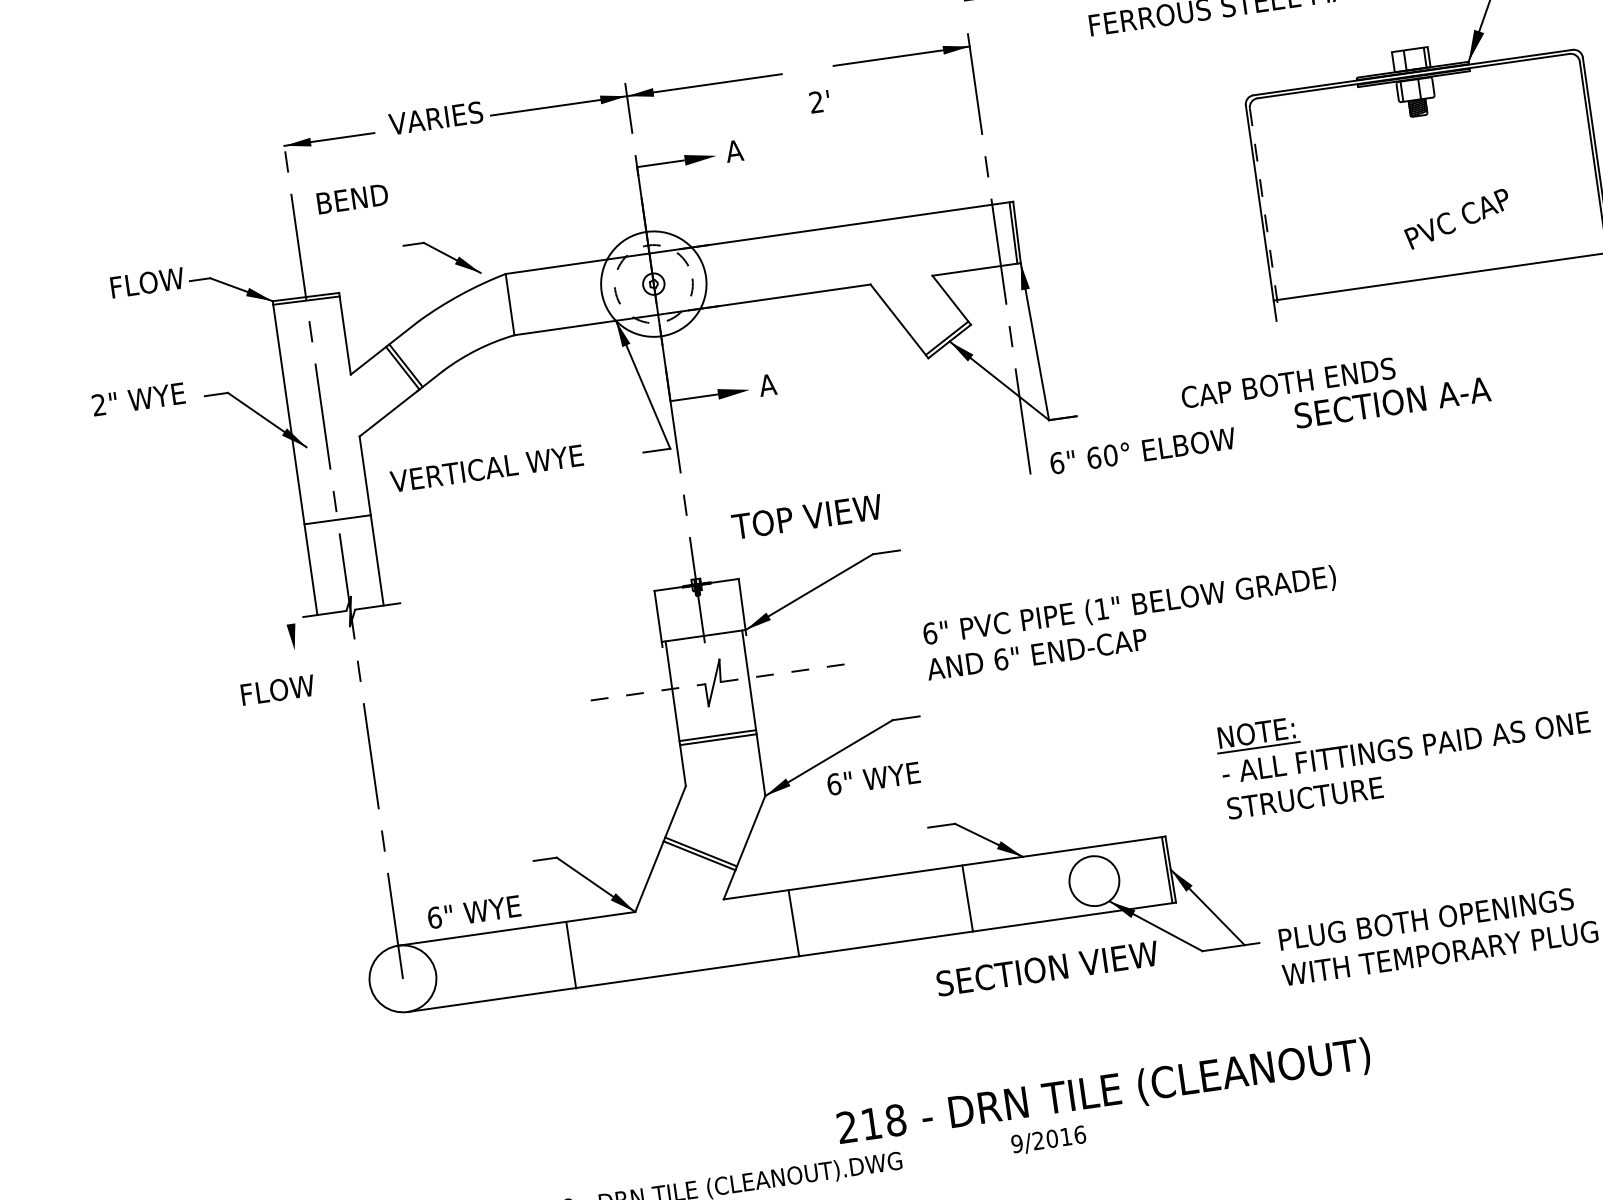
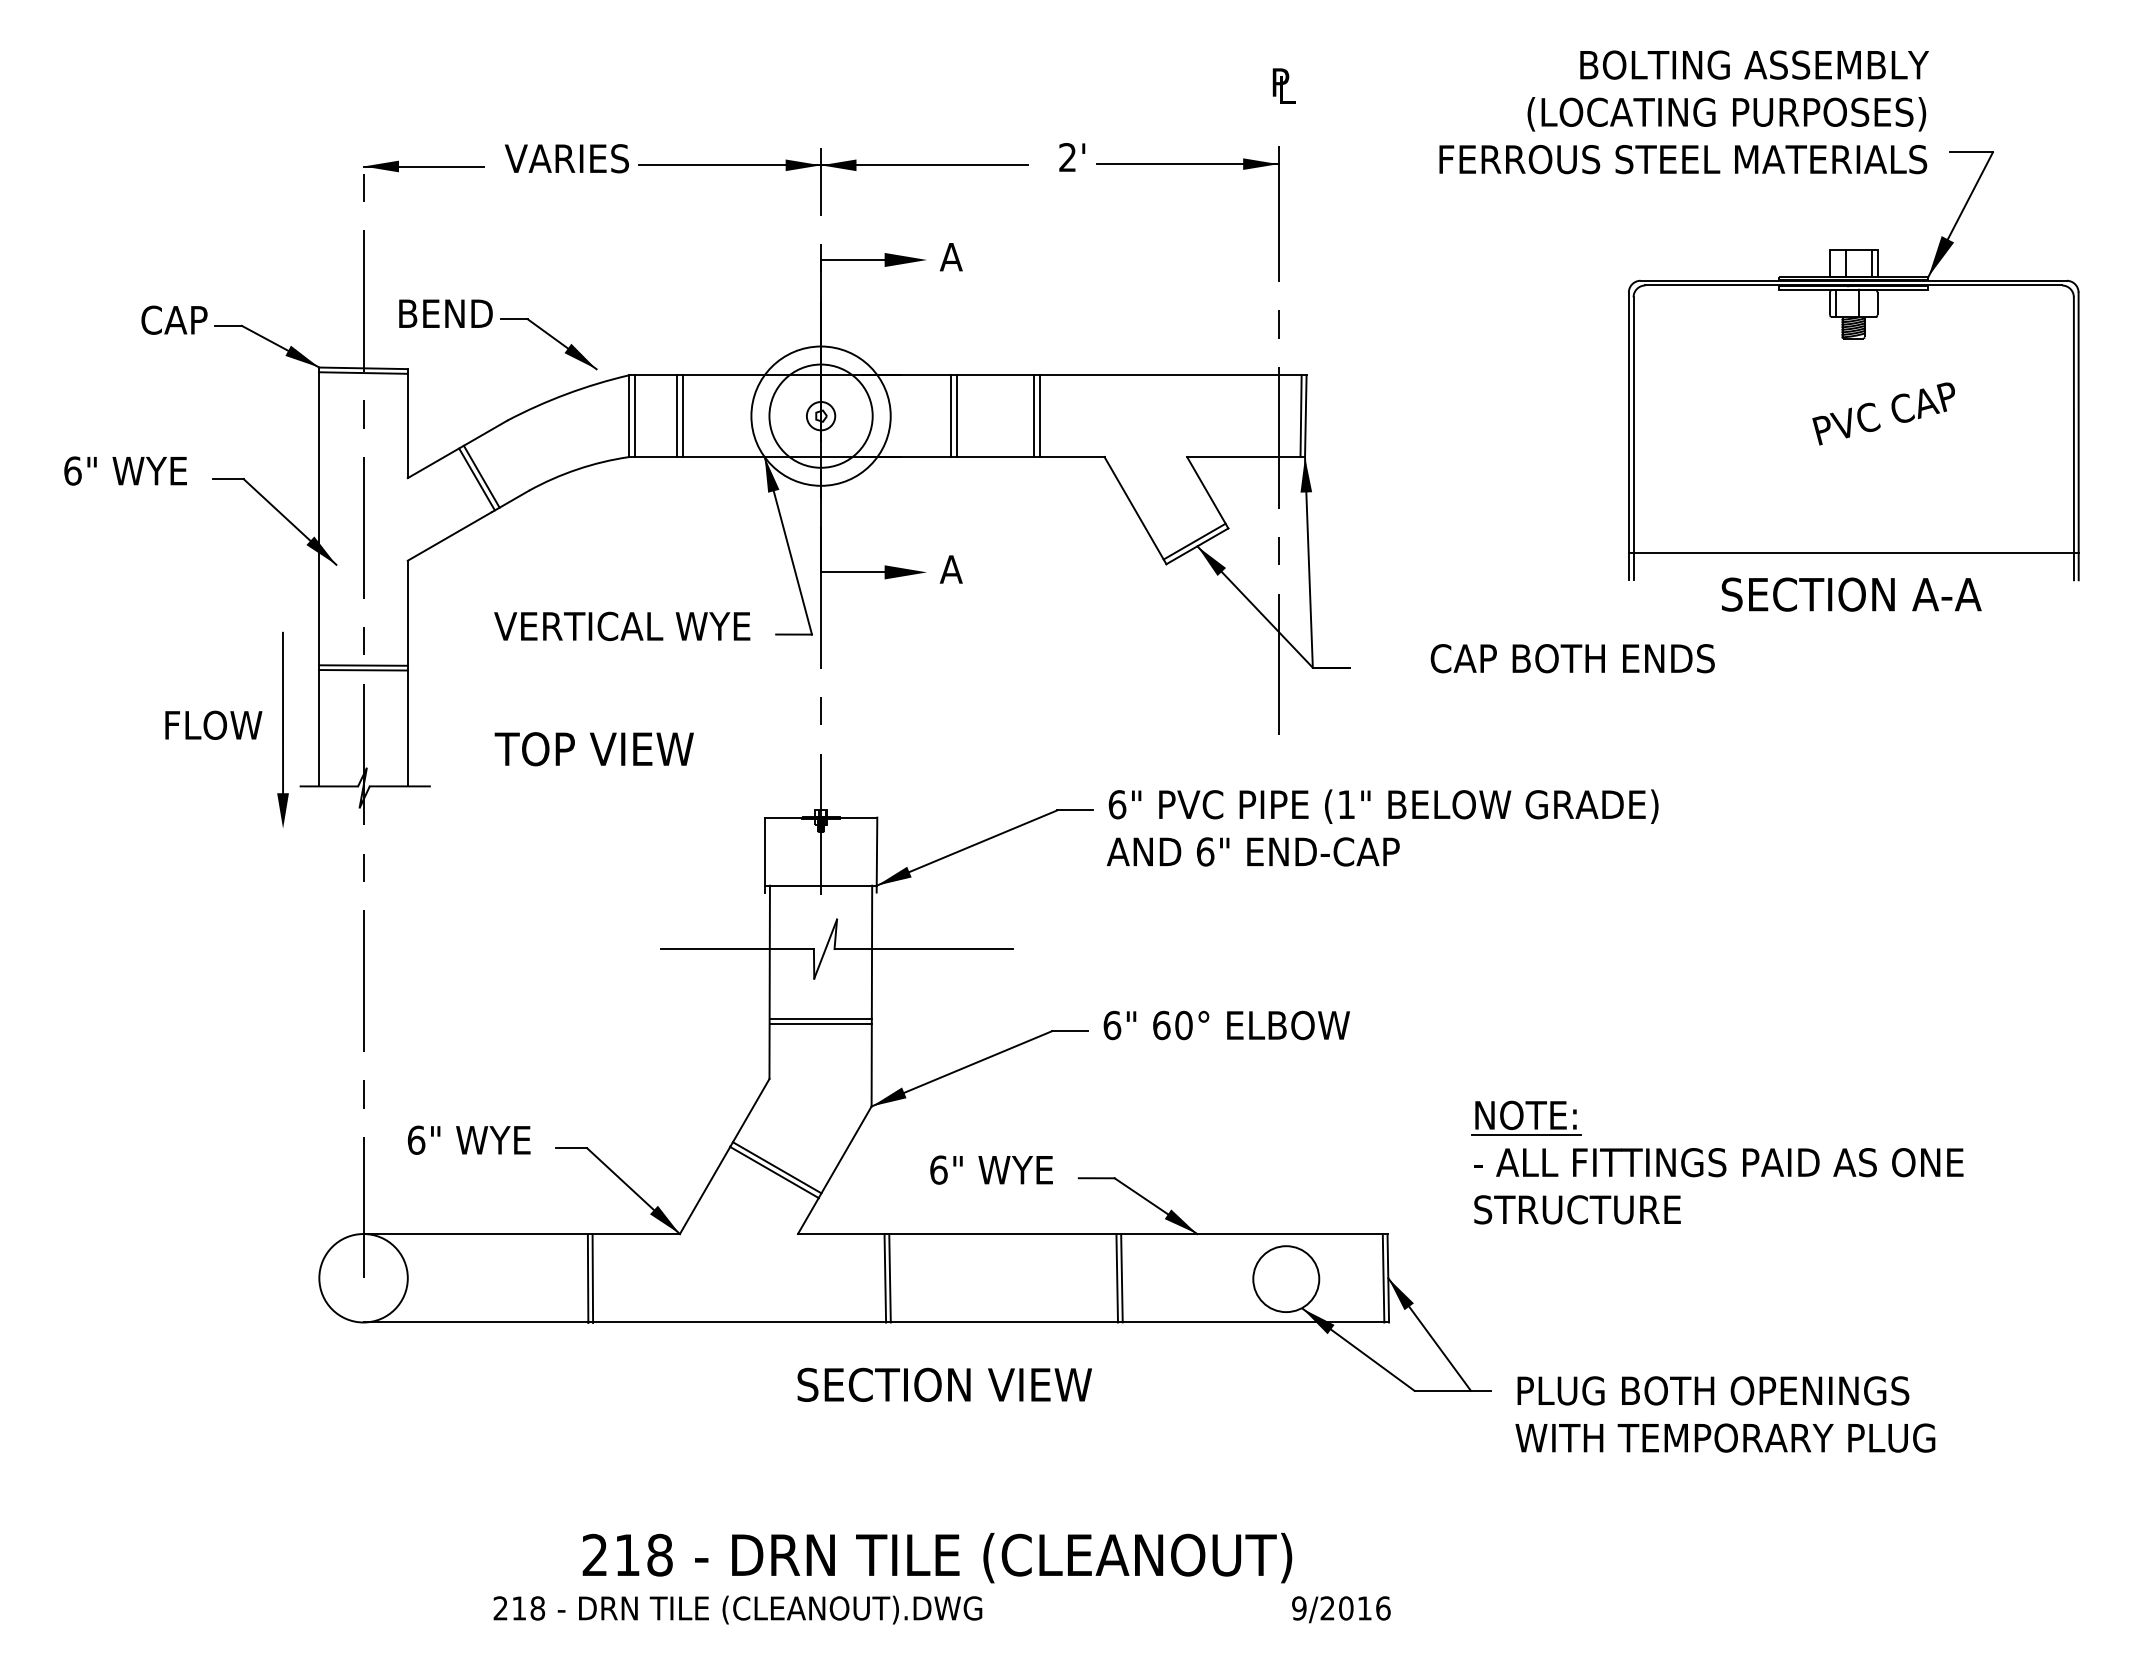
text: (820, 101) -> (1072, 157), moved
text: (352, 198) -> (445, 313), moved
line: (1265, 214) -> (1633, 439), dashed -> solid
text: (1456, 219) -> (1883, 413), moved
line: (818, 260) -> (1040, 416), added
line: (813, 261) -> (1034, 416), added
line: (756, 269) -> (957, 416), added
line: (751, 270) -> (951, 416), added
text: (147, 282) -> (158, 319), FLOW -> CAP
circle: (653, 283) -> (820, 415), dashed -> solid
line: (546, 299) -> (677, 416), added
line: (550, 299) -> (683, 416), added
line: (514, 304) -> (635, 416), added
text: (1288, 382) -> (1572, 658), moved
text: (1392, 402) -> (1851, 594), moved
text: (98, 404) -> (72, 470), 2" -> 6"
text: (1142, 451) -> (1226, 1025), moved
text: (487, 468) -> (622, 626), moved
text: (806, 517) -> (593, 749), moved
line: (338, 523) -> (363, 670), added
line: (281, 563) -> (282, 712), added
text: (1131, 622) -> (1382, 827), moved
line: (788, 672) -> (924, 949), dashed -> solid
text: (277, 689) -> (213, 724), moved
line: (648, 692) -> (737, 949), dashed -> solid
text: (873, 778) -> (991, 1169), moved
line: (970, 897) -> (1121, 1277), added
text: (473, 911) -> (468, 1139), moved
line: (797, 922) -> (889, 1278), added
line: (574, 954) -> (592, 1278), added
text: (1047, 968) -> (944, 1384), moved
text: (1104, 1093) -> (937, 1558), moved
text: (1048, 1140) -> (1341, 1609), moved

